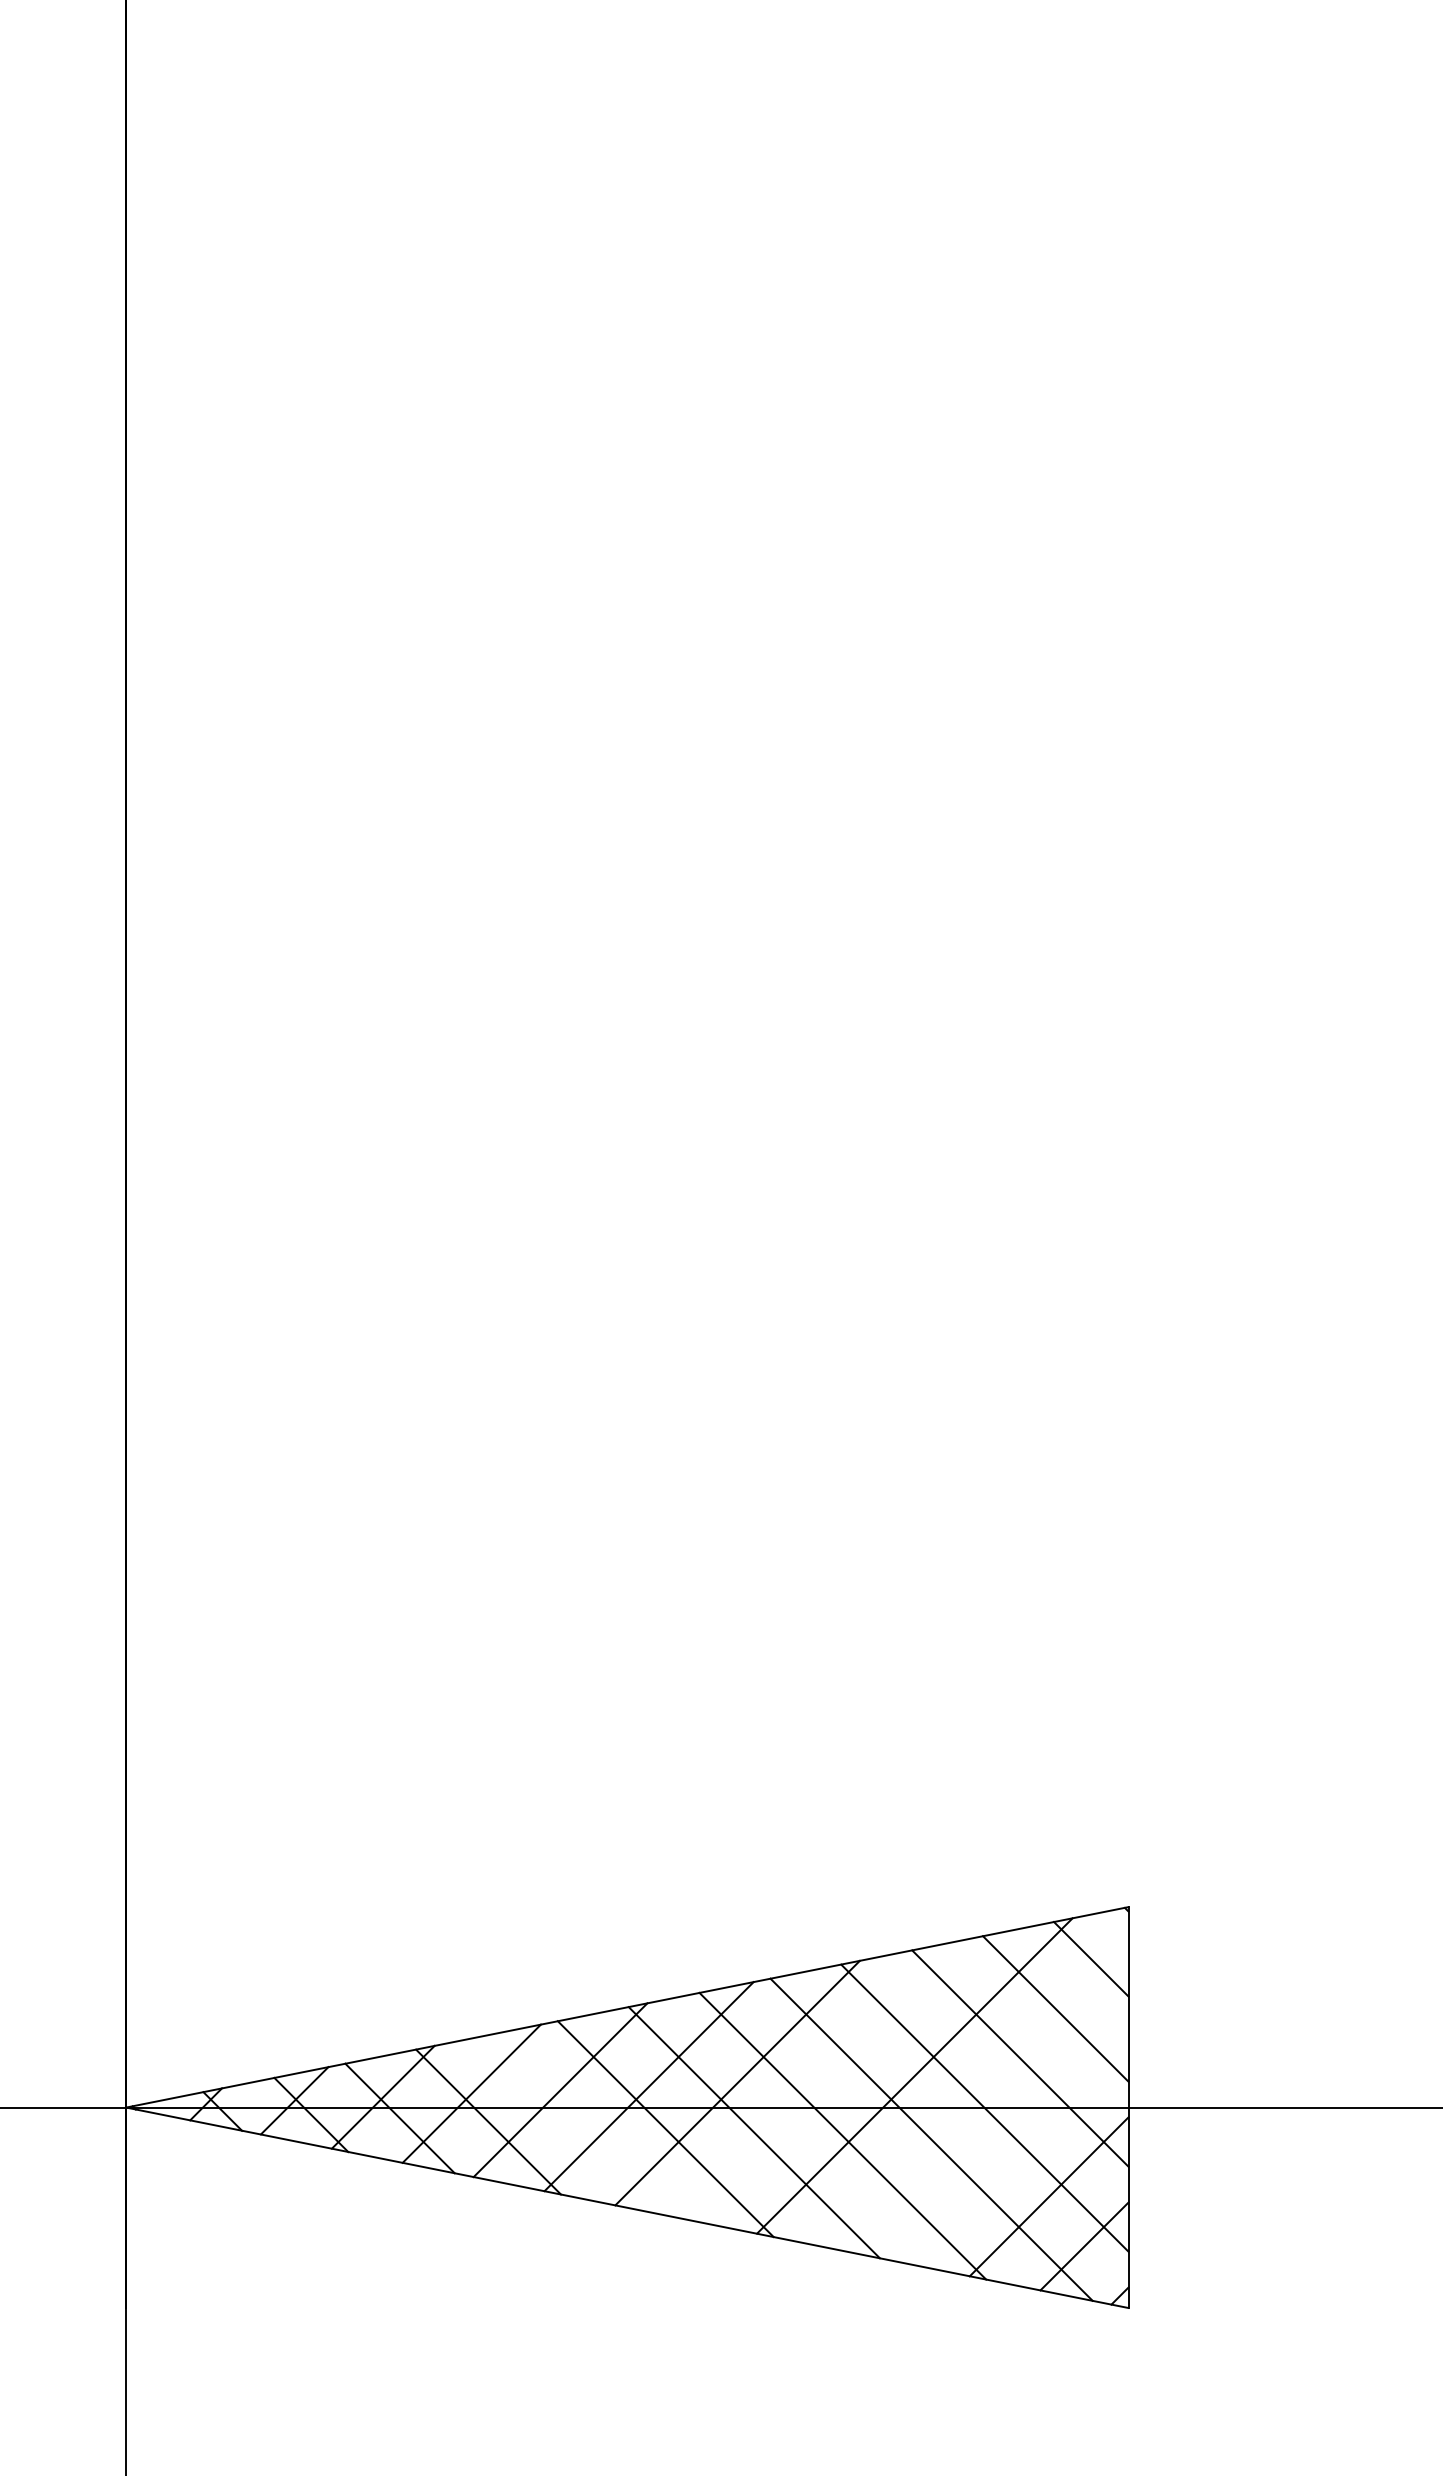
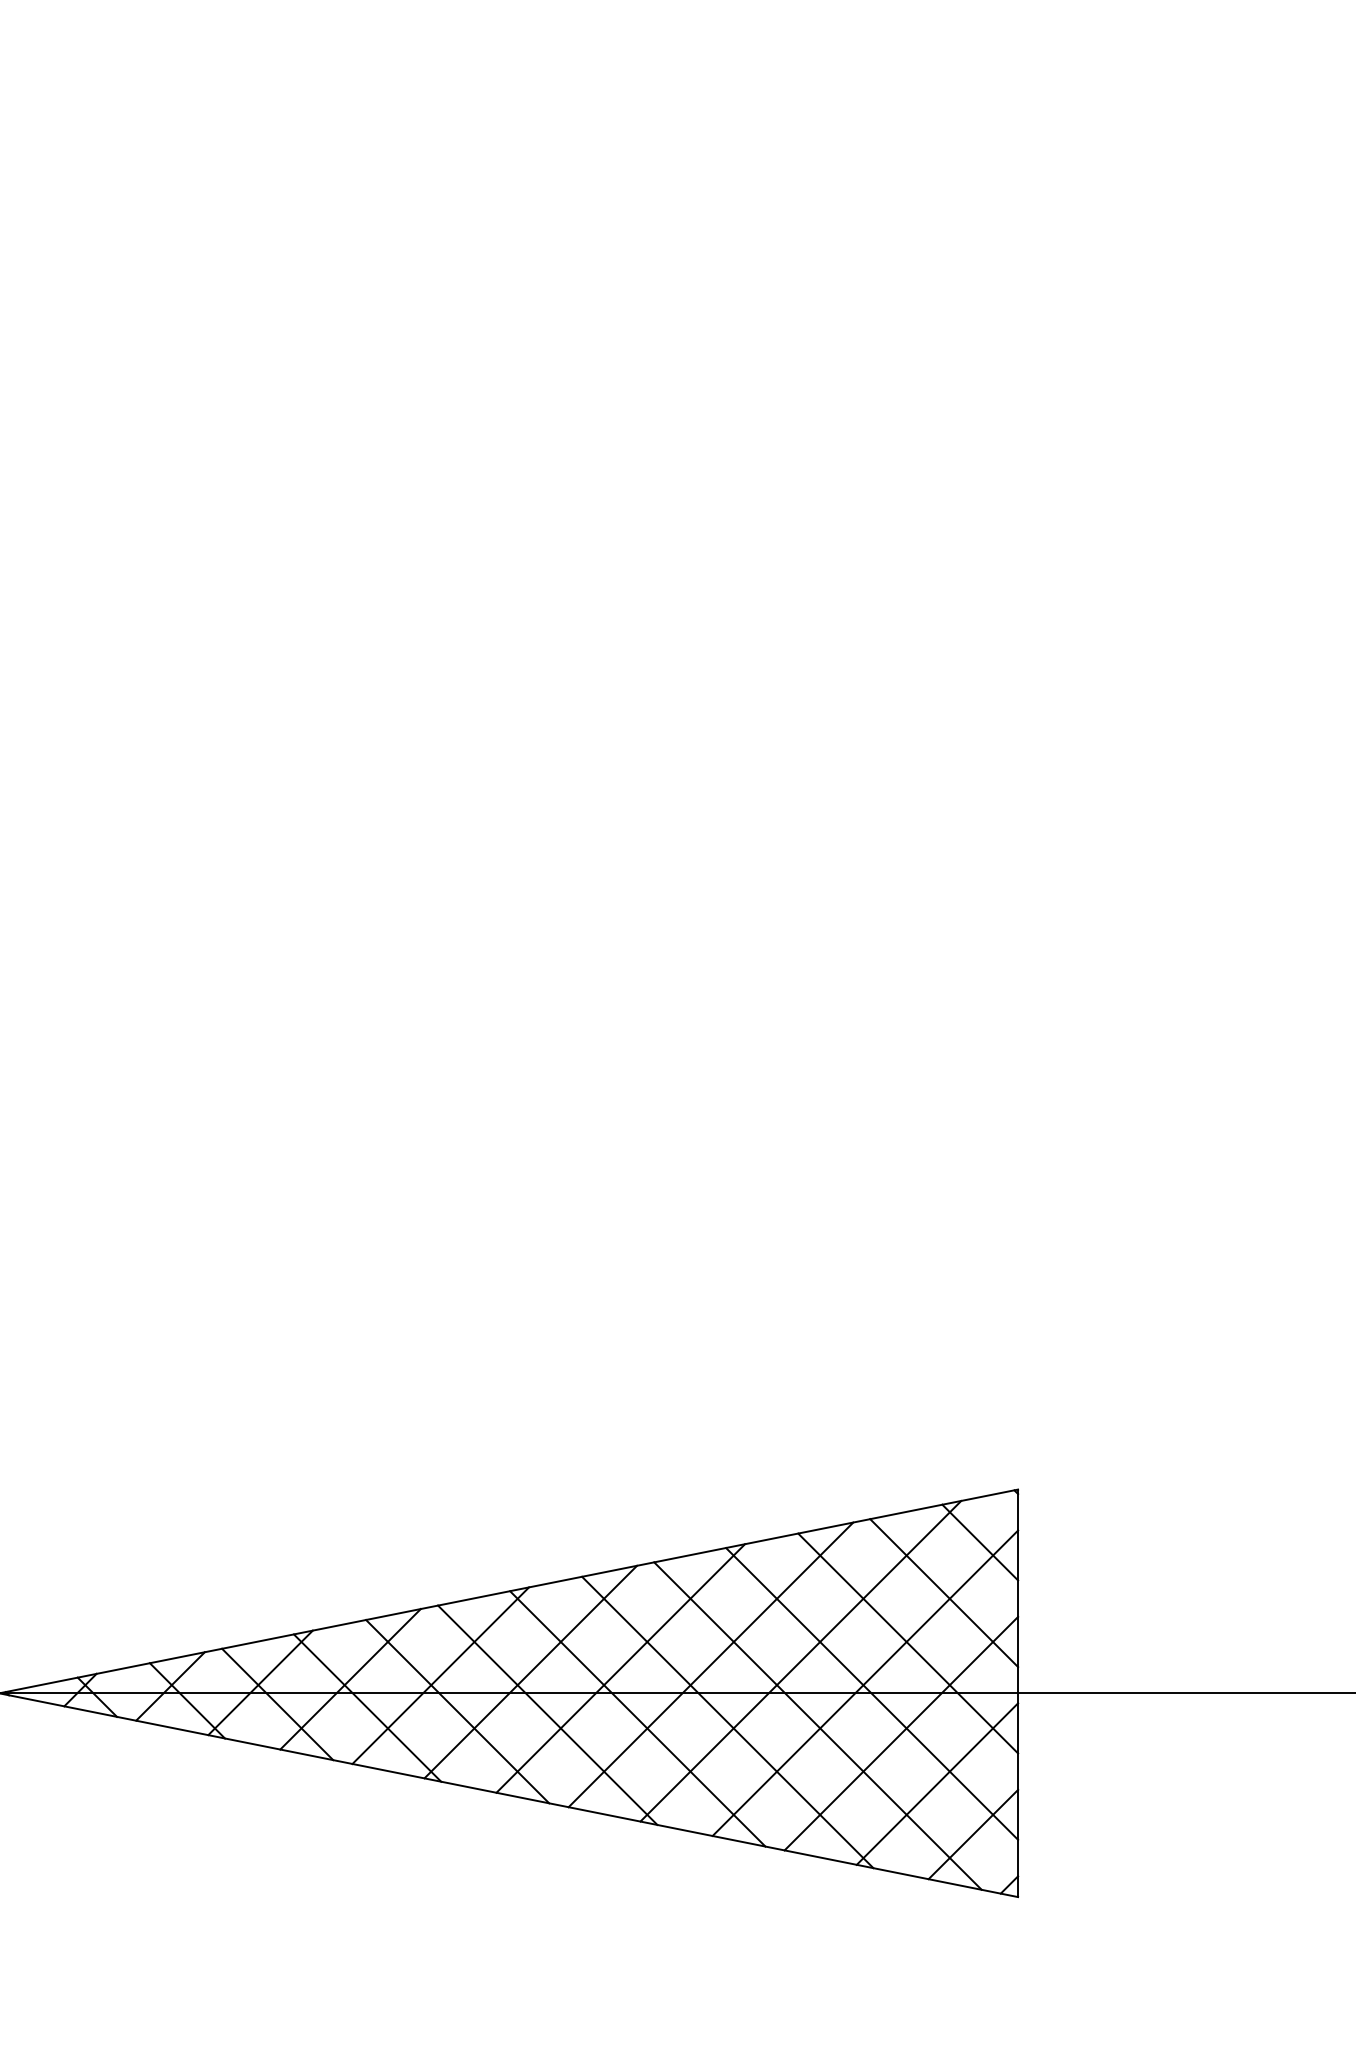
line: (826, 2079) -> (711, 1664), added
line: (978, 2097) -> (865, 1683), added
line: (577, 2125) -> (458, 1711), added
line: (1013, 2147) -> (901, 1733), added

